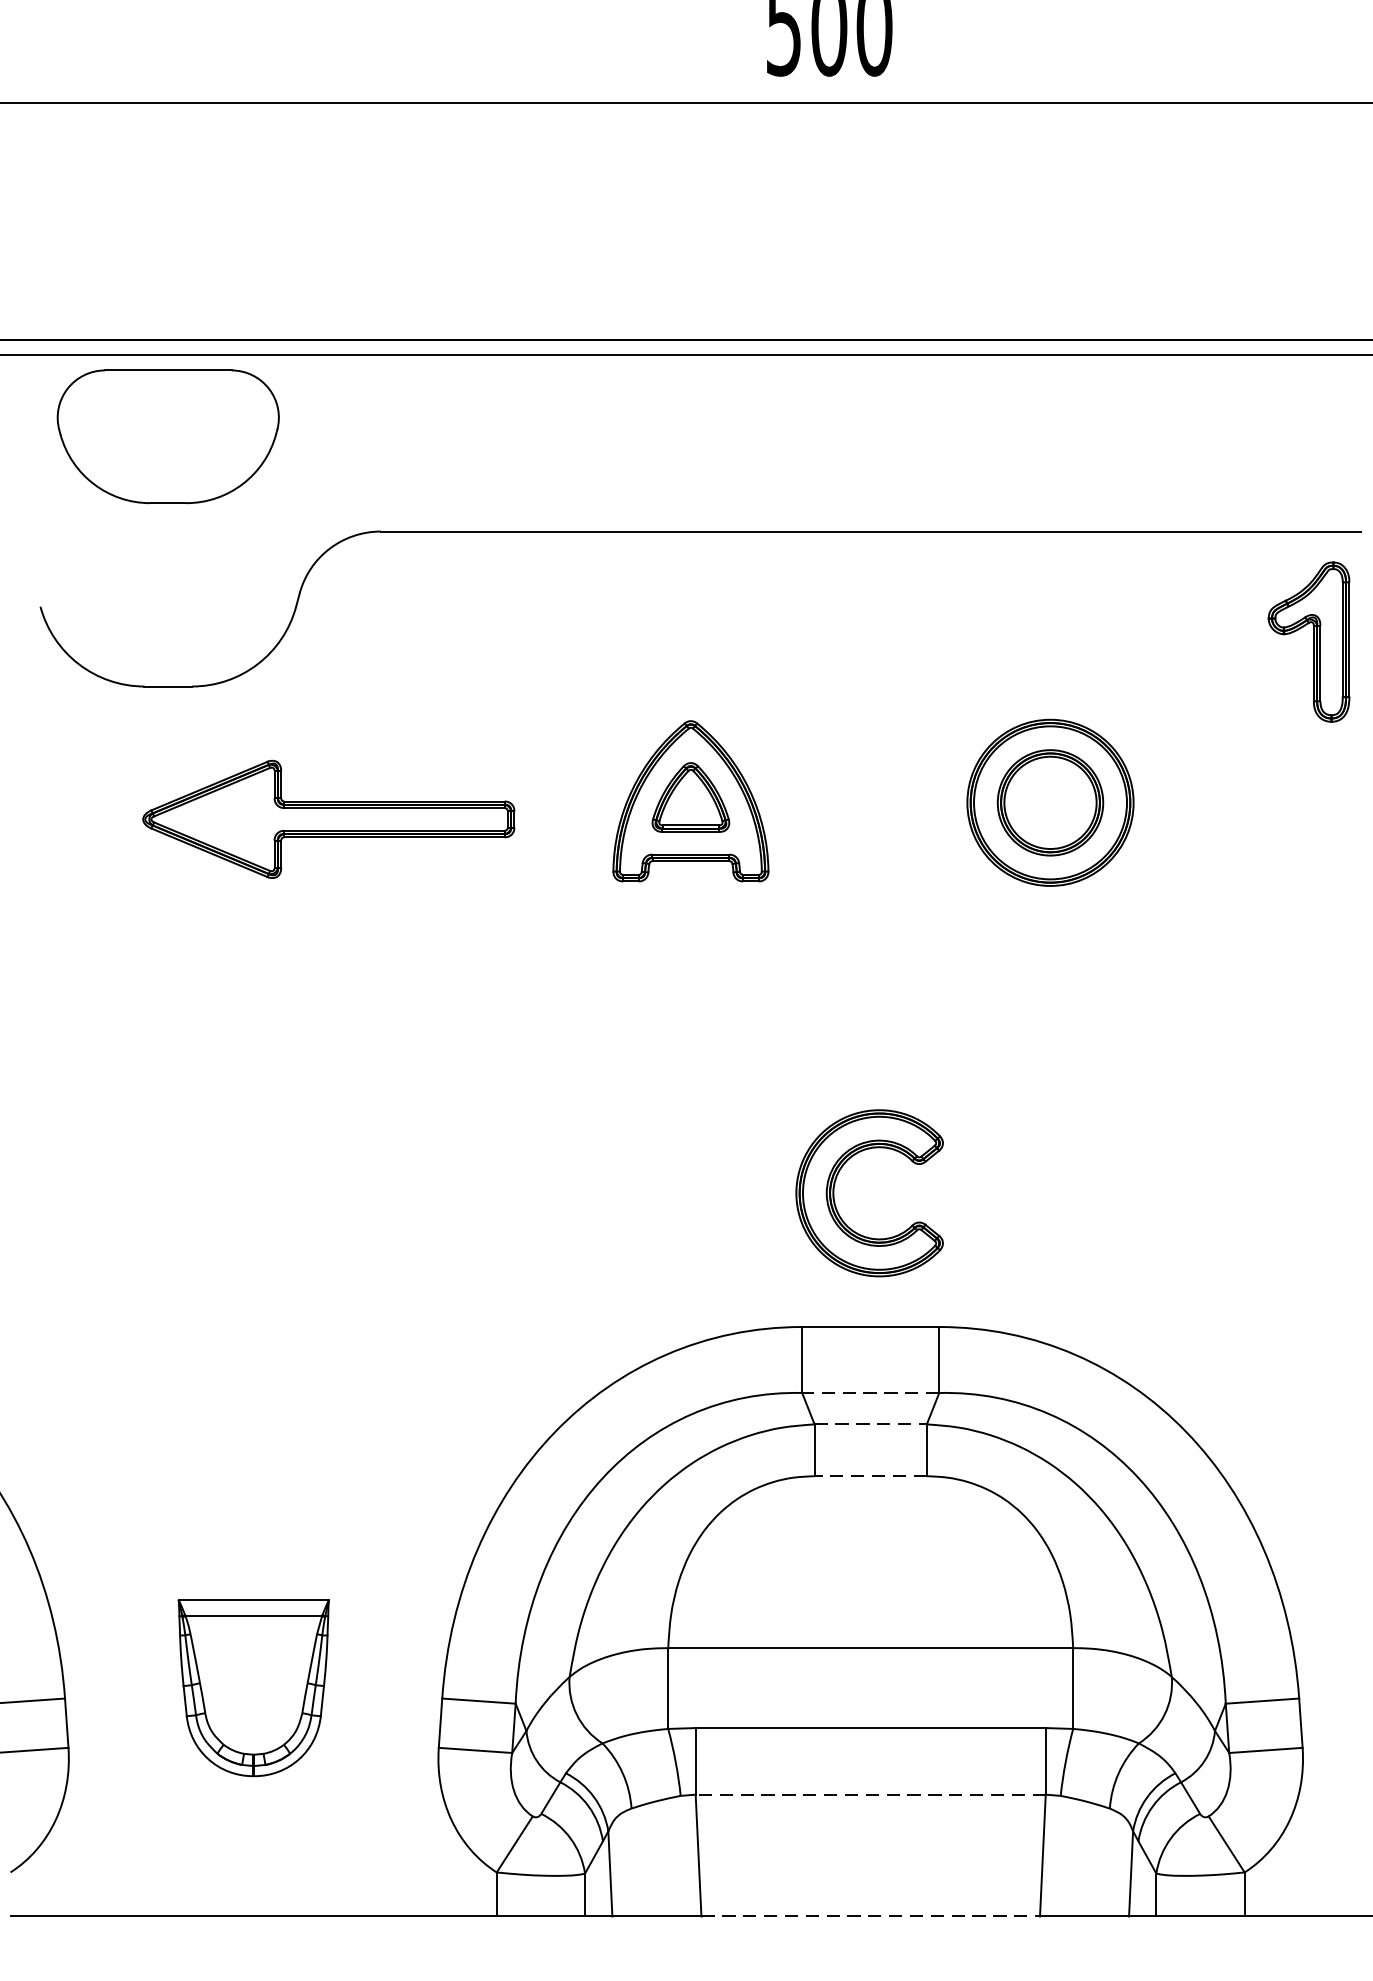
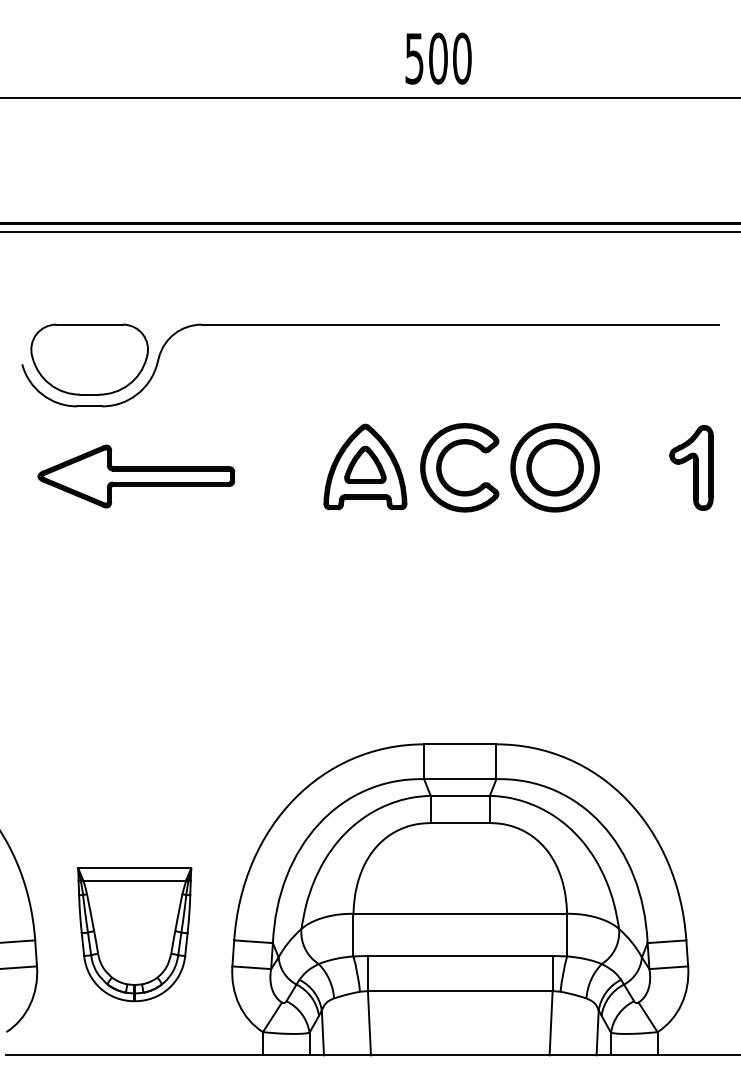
part: (167, 436) -> (89, 359), moved
part: (1308, 641) -> (691, 467), moved
part: (329, 819) -> (136, 476), moved
part: (837, 1183) -> (442, 462), moved
line: (869, 1393) -> (459, 779), dashed -> solid
line: (871, 1423) -> (460, 795), dashed -> solid
line: (871, 1477) -> (460, 823), dashed -> solid
part: (253, 1687) -> (134, 934), size x1.43
line: (869, 1795) -> (459, 991), dashed -> solid
line: (871, 1916) -> (460, 1055), dashed -> solid

